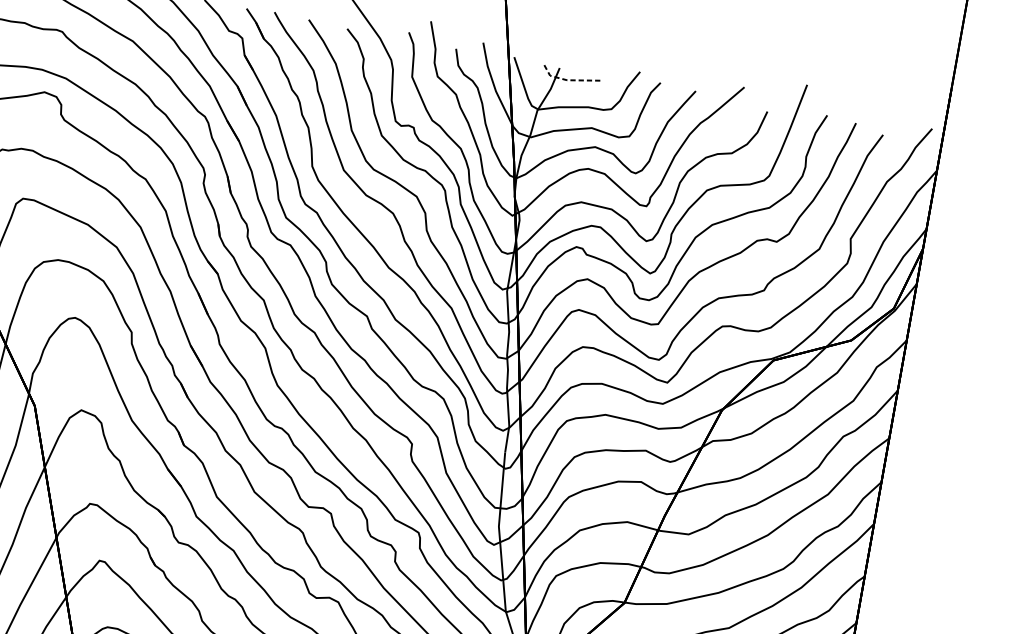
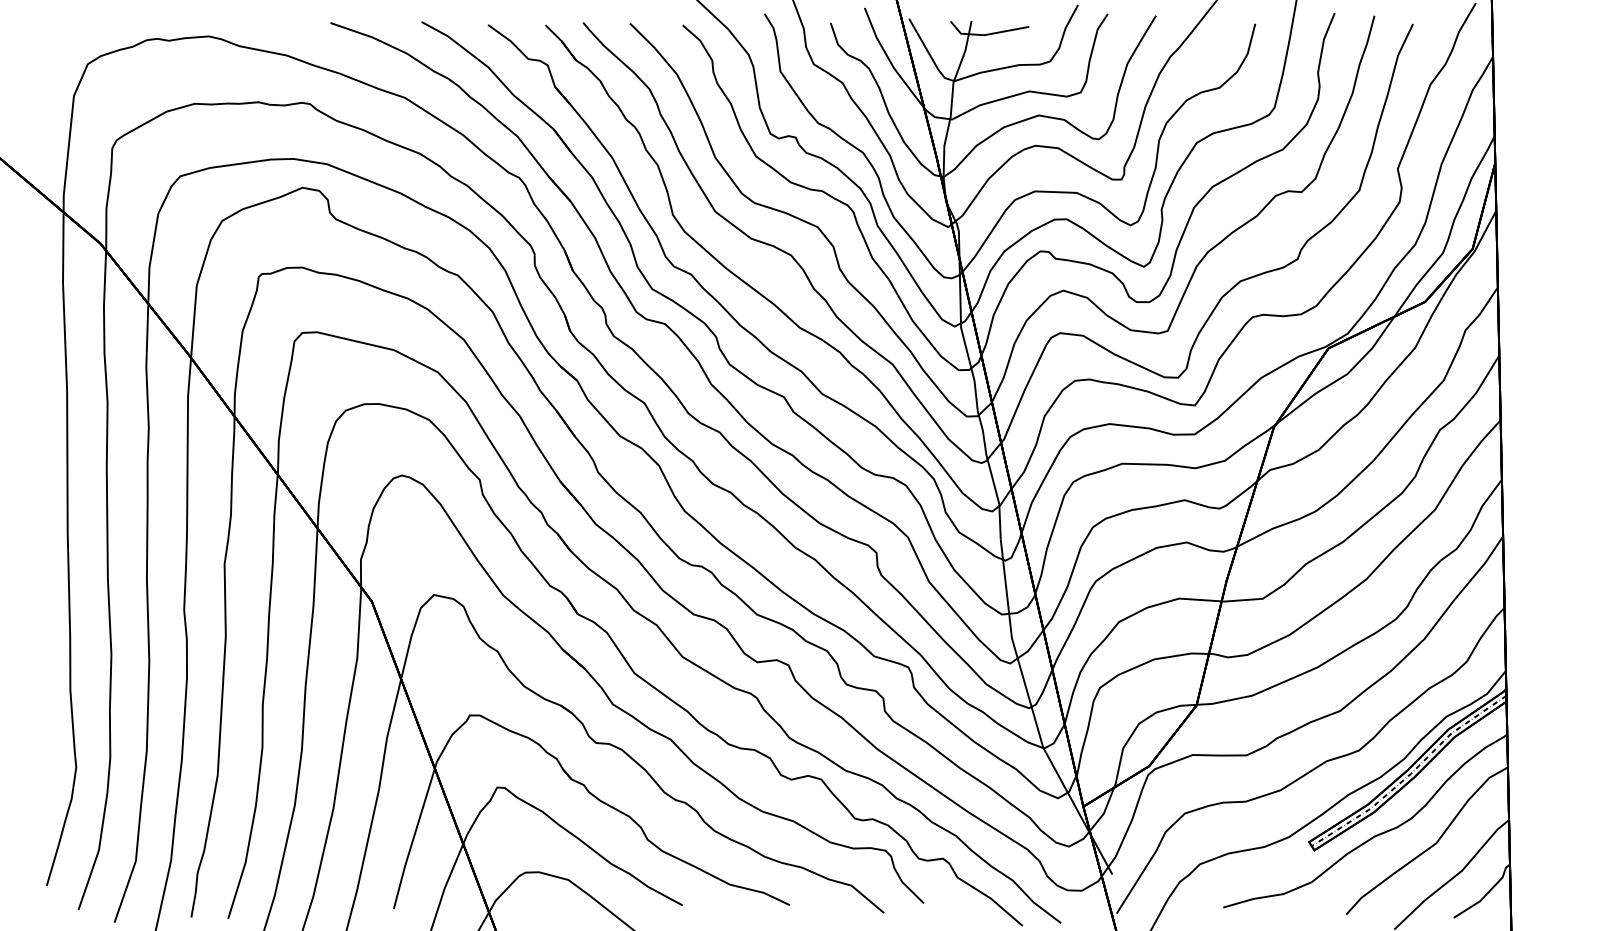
line: (568, 80) -> (986, 34), dashed -> solid

